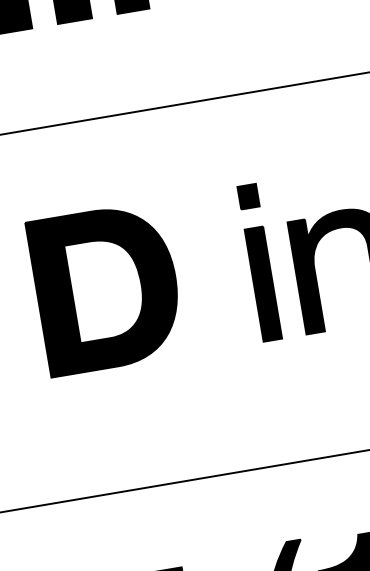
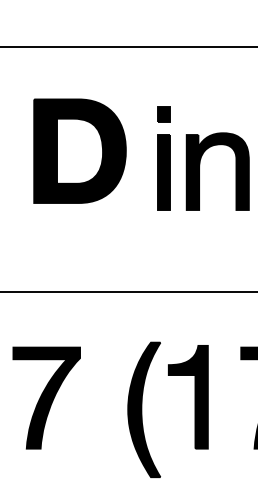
part: (105, 287) -> (79, 150), moved

